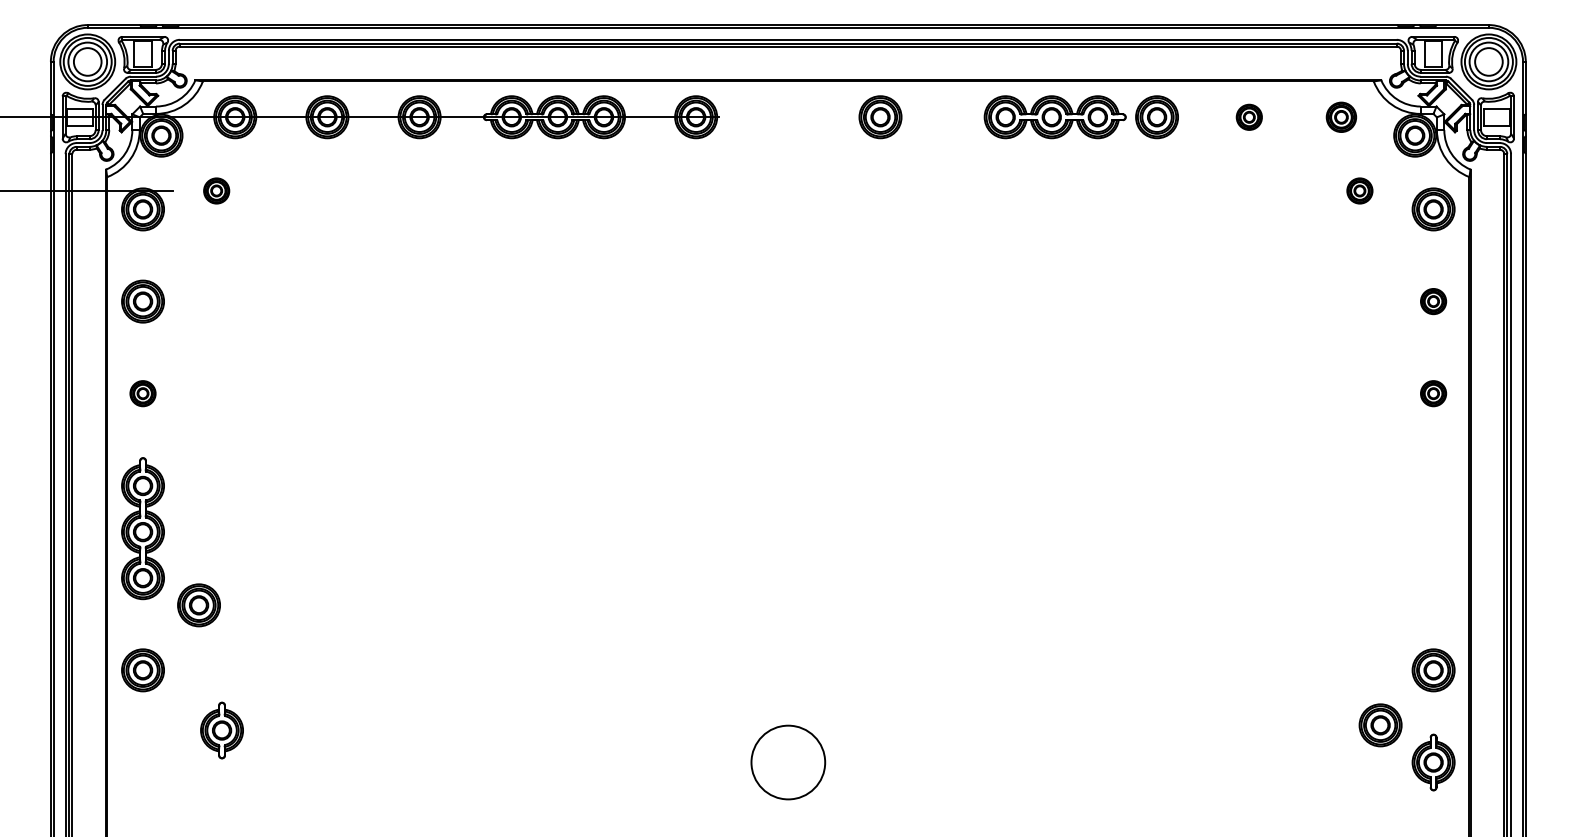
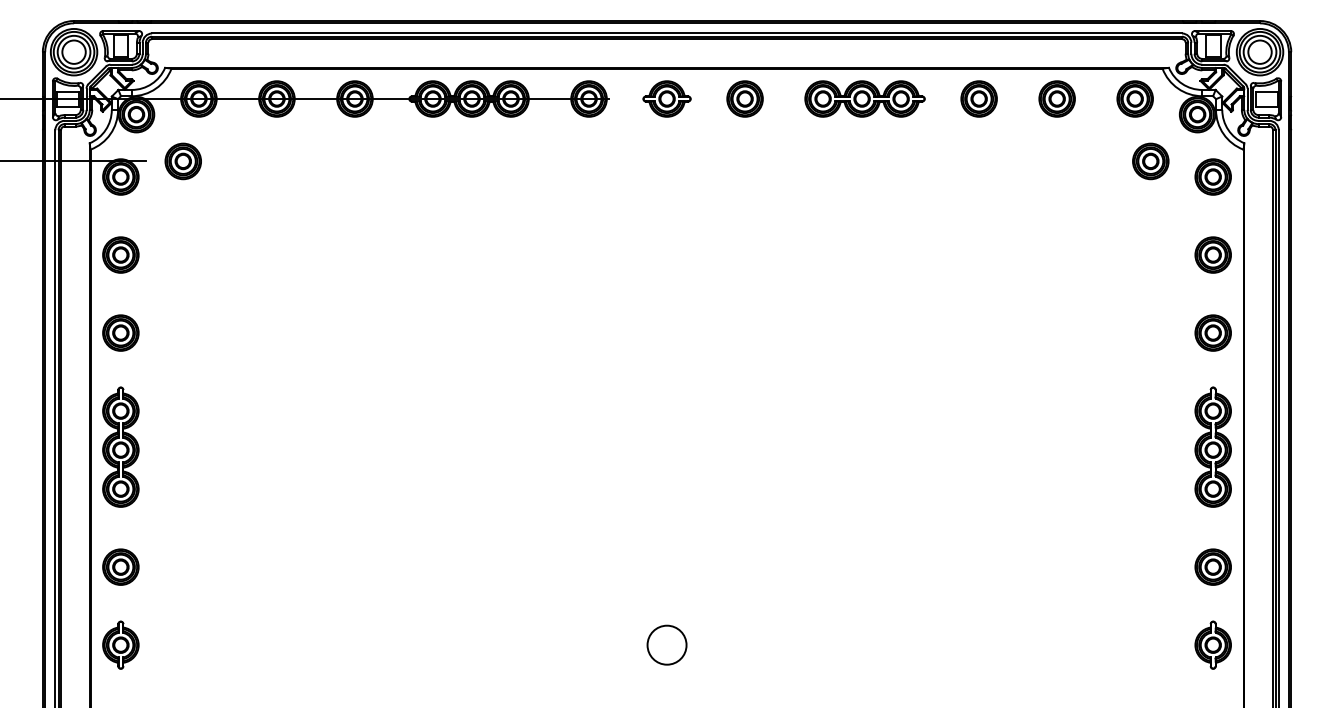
part: (788, 117) -> (667, 99), added
part: (1054, 117) -> (864, 99), moved
part: (1249, 117) -> (1057, 99), size x1.67
part: (1341, 117) -> (1135, 99), size x1.43
part: (216, 190) -> (183, 161), size x1.67
part: (1359, 190) -> (1150, 161), size x1.67
part: (1433, 301) -> (1213, 254), size x1.67
part: (142, 393) -> (120, 332), size x1.67
part: (1433, 393) -> (1213, 332), size x1.67
part: (1433, 528) -> (1213, 447), added
part: (198, 605) -> (167, 512), removed
part: (1380, 725) -> (1168, 613), removed
part: (221, 730) -> (120, 645), moved
circle: (788, 762) -> (667, 645), size x0.62

